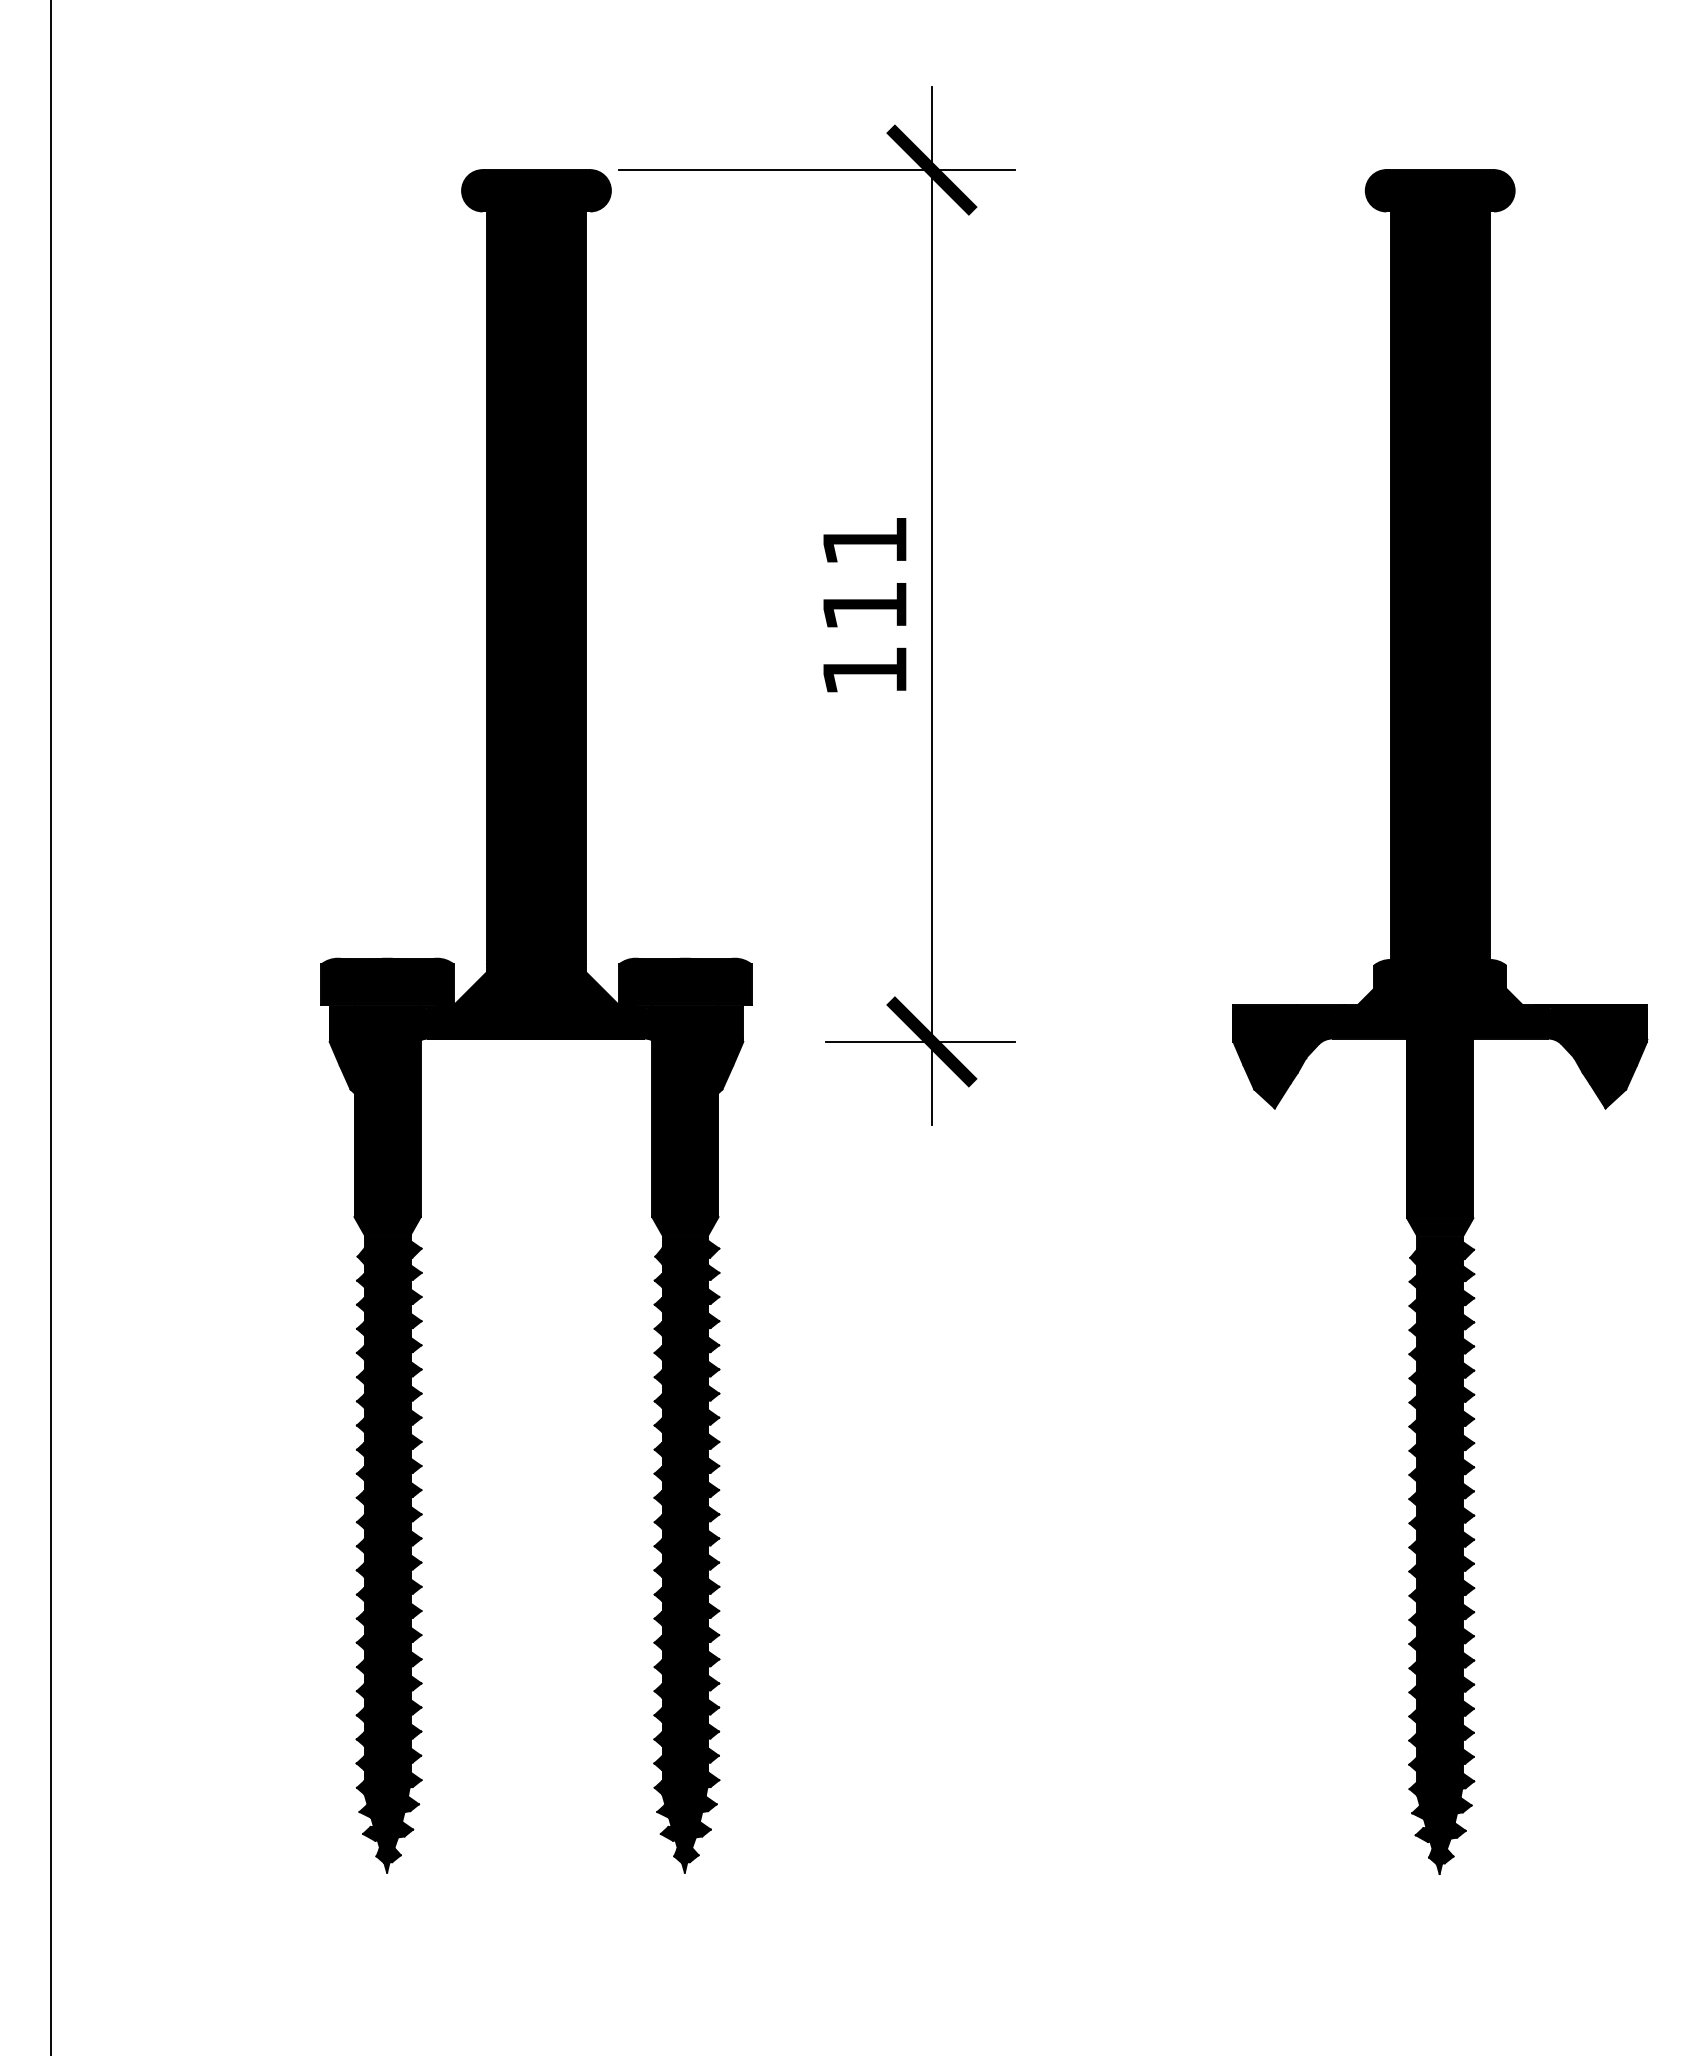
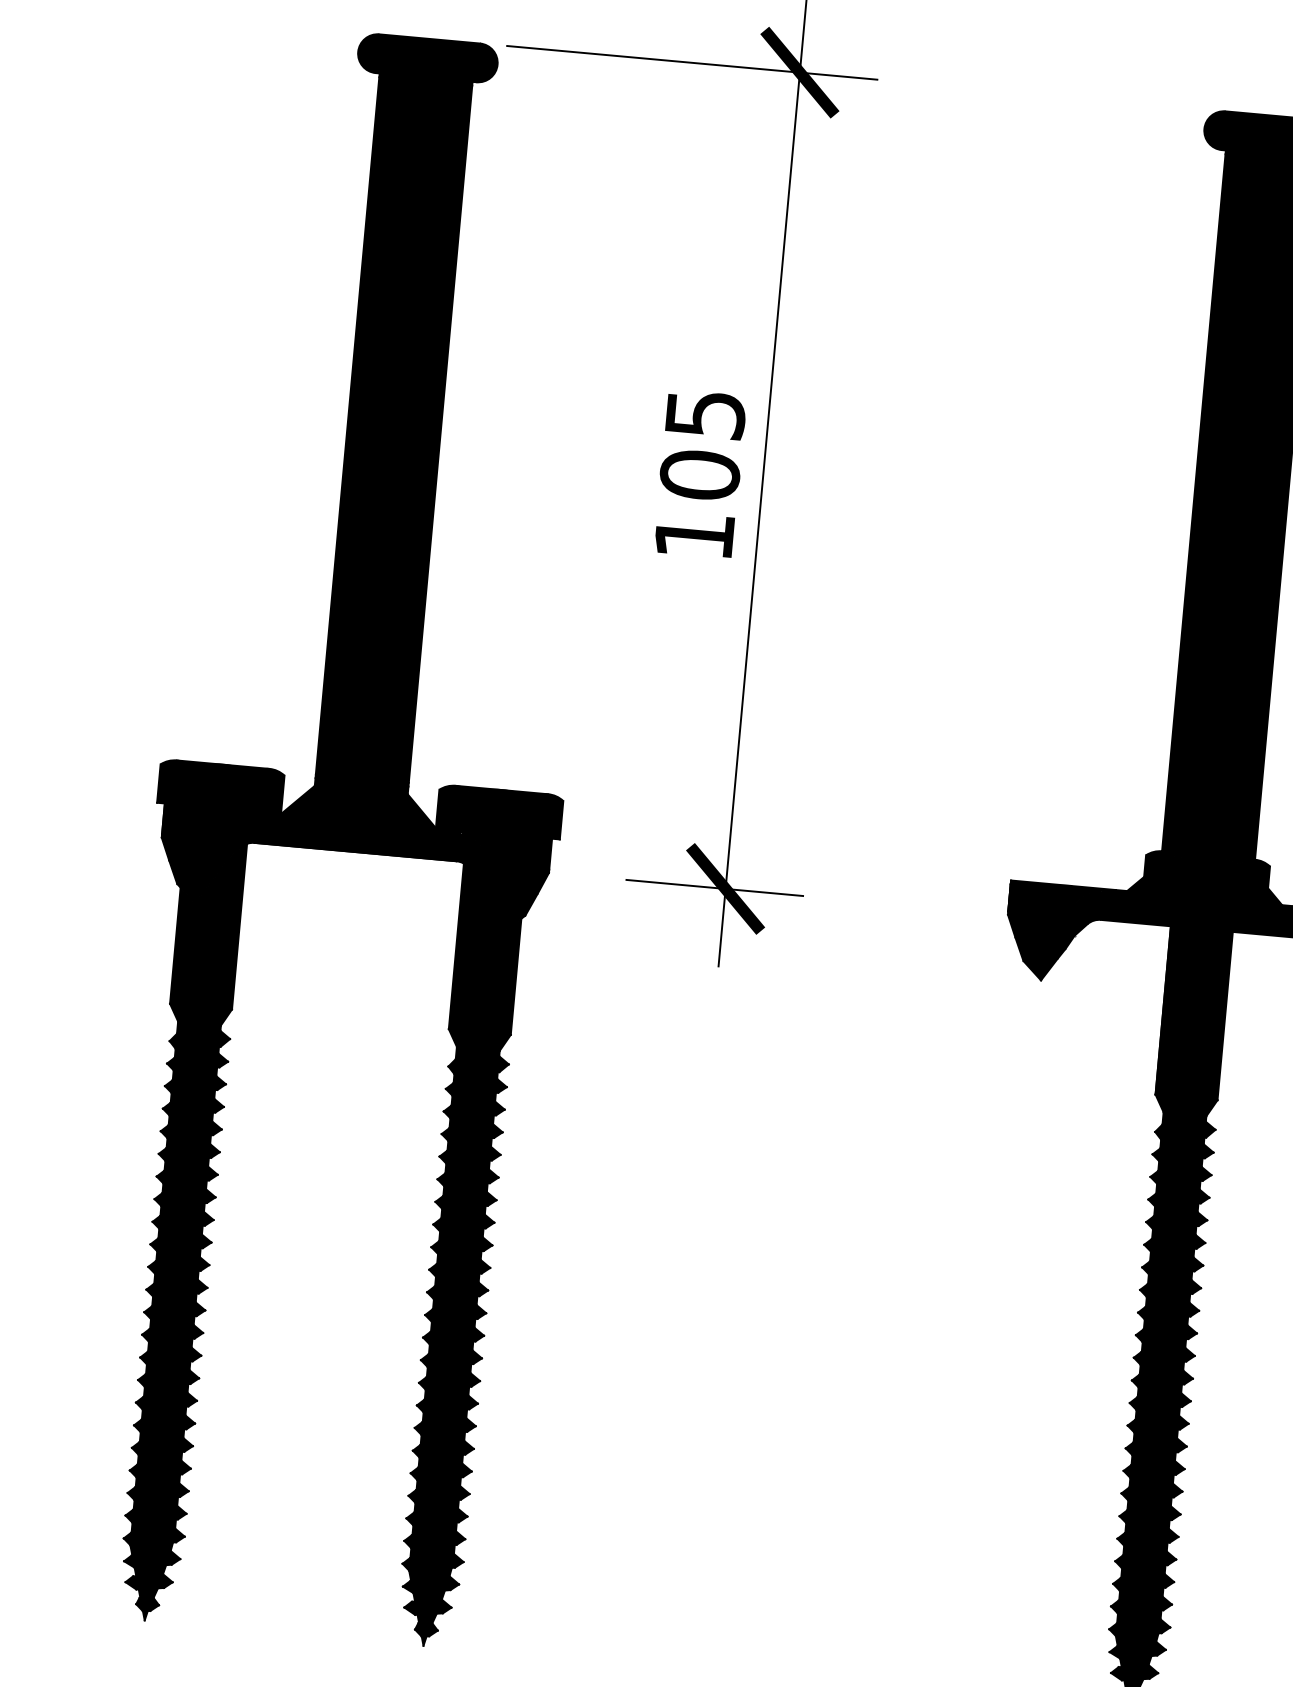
text: (864, 574) -> (702, 445), 111 -> 105

